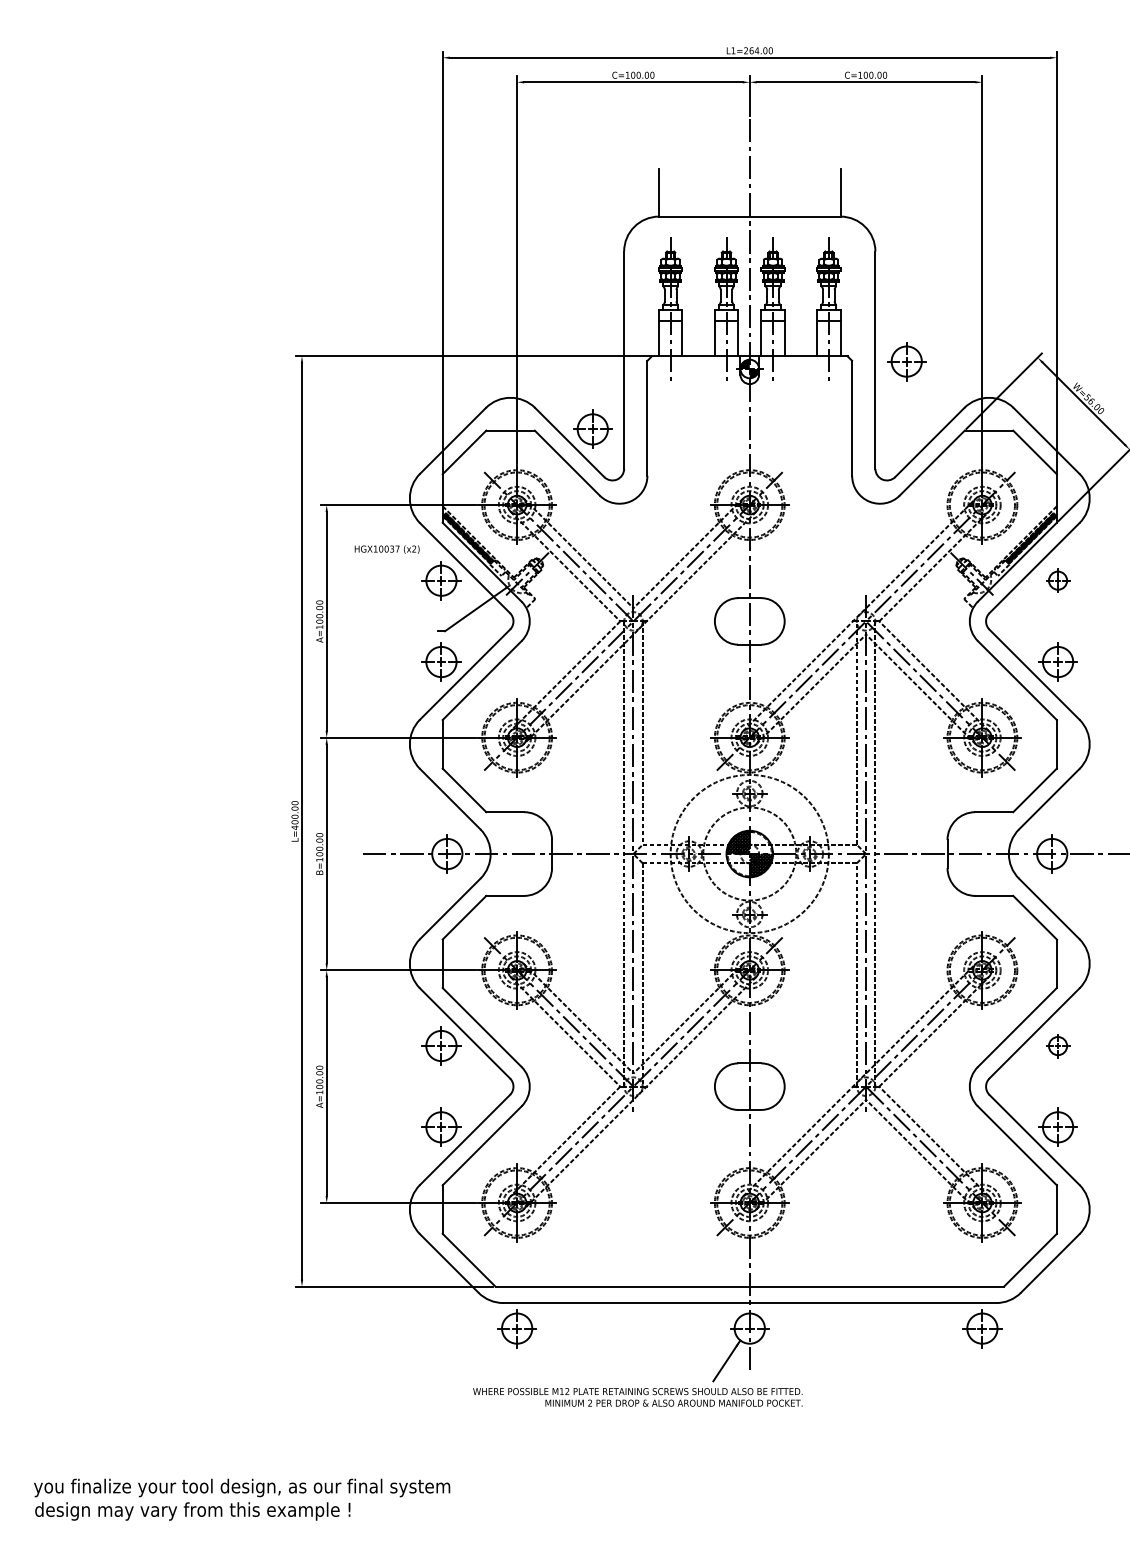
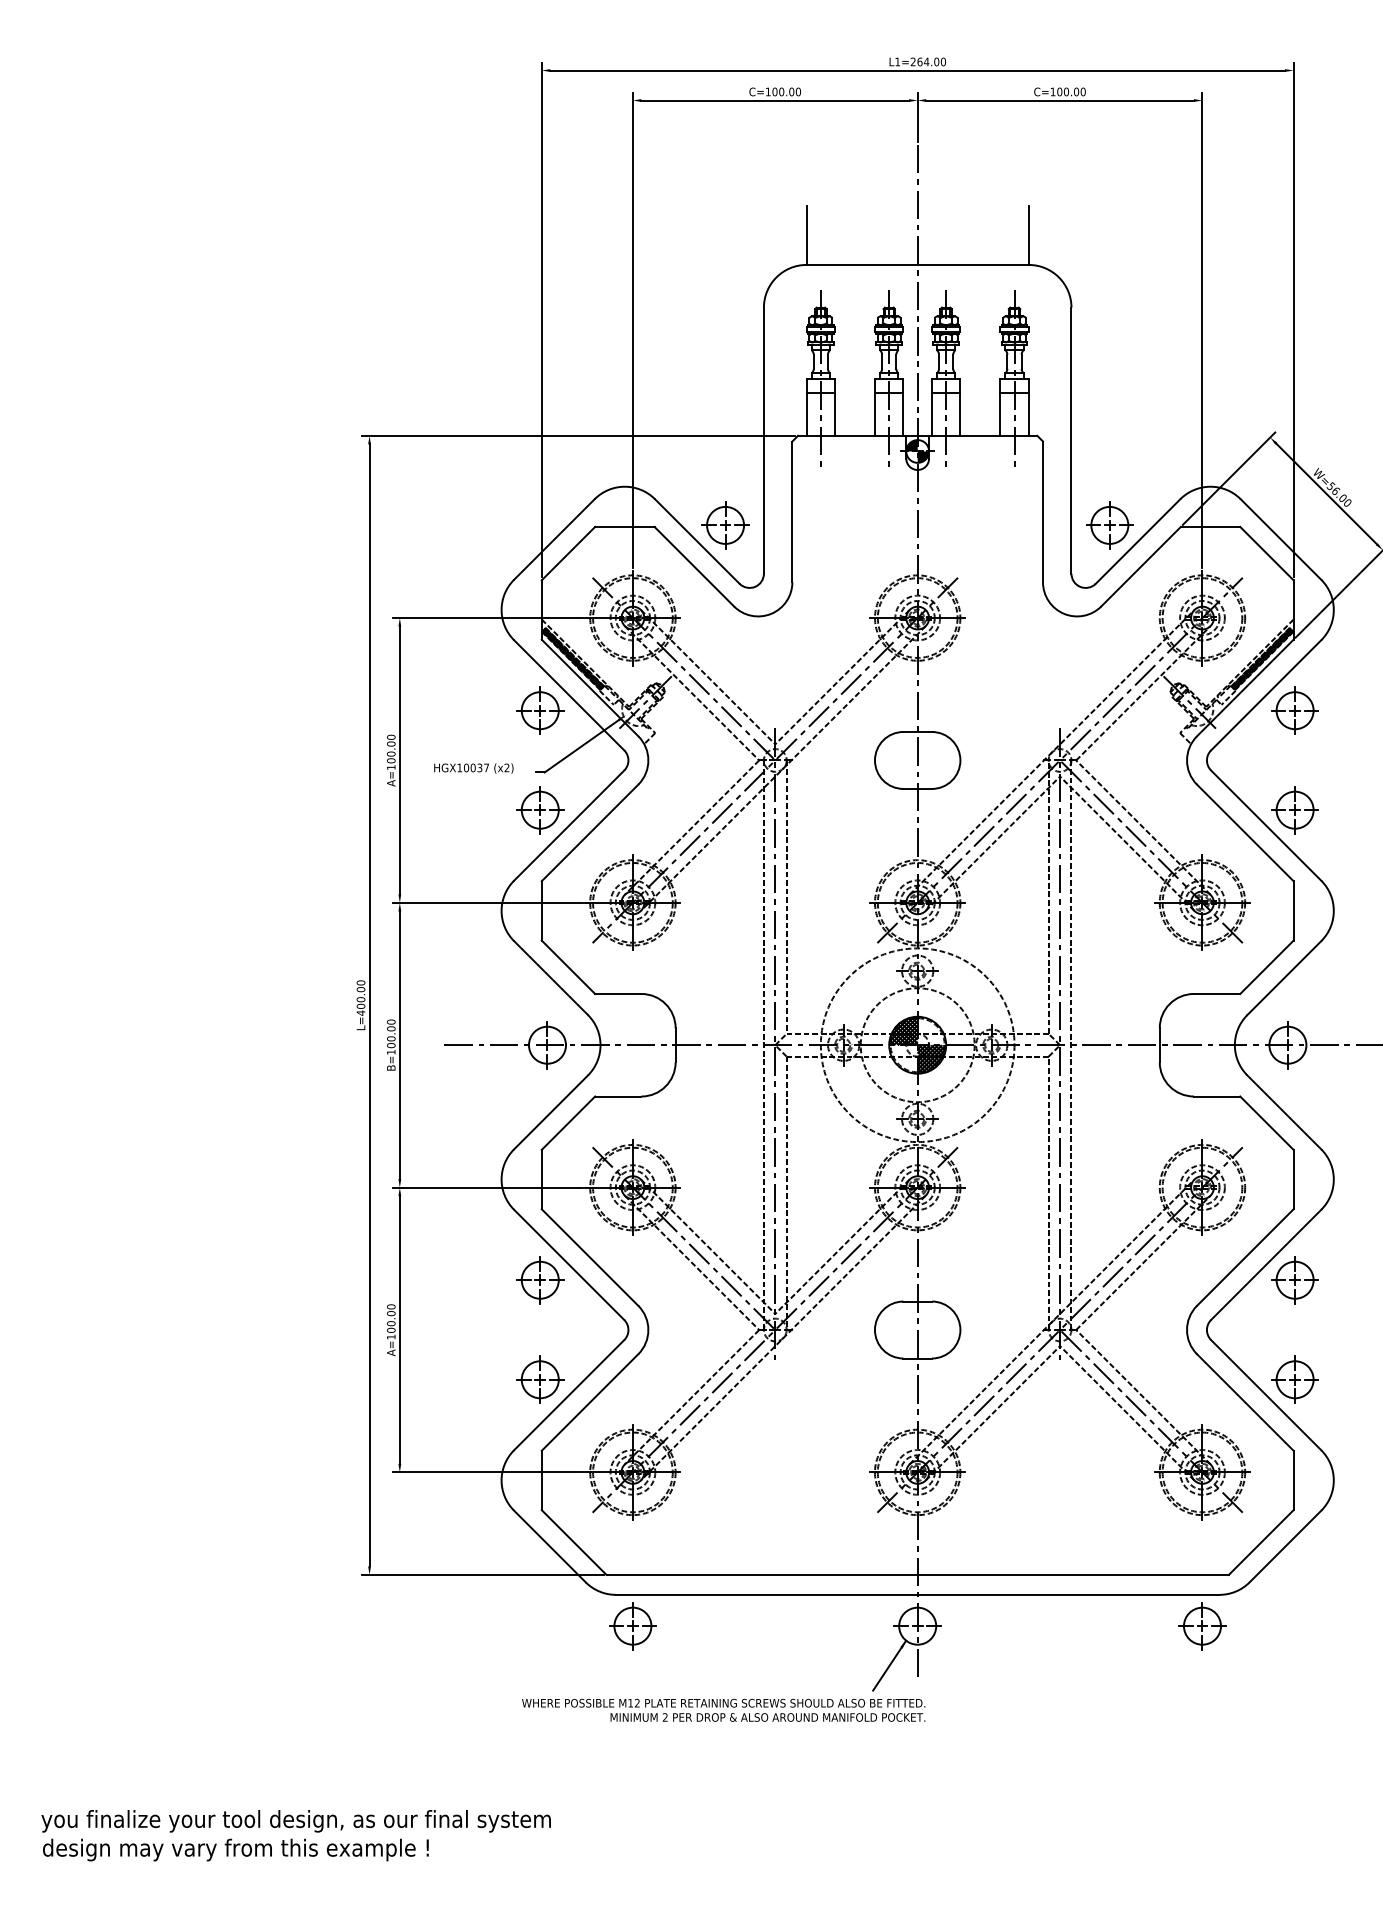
part: (906, 361) -> (1109, 525), moved
text: (386, 549) -> (473, 768), moved
part: (1057, 580) -> (1294, 710), size x1.67
part: (1057, 1046) -> (1294, 1280), size x1.67
text: (637, 1396) -> (723, 1709), moved

